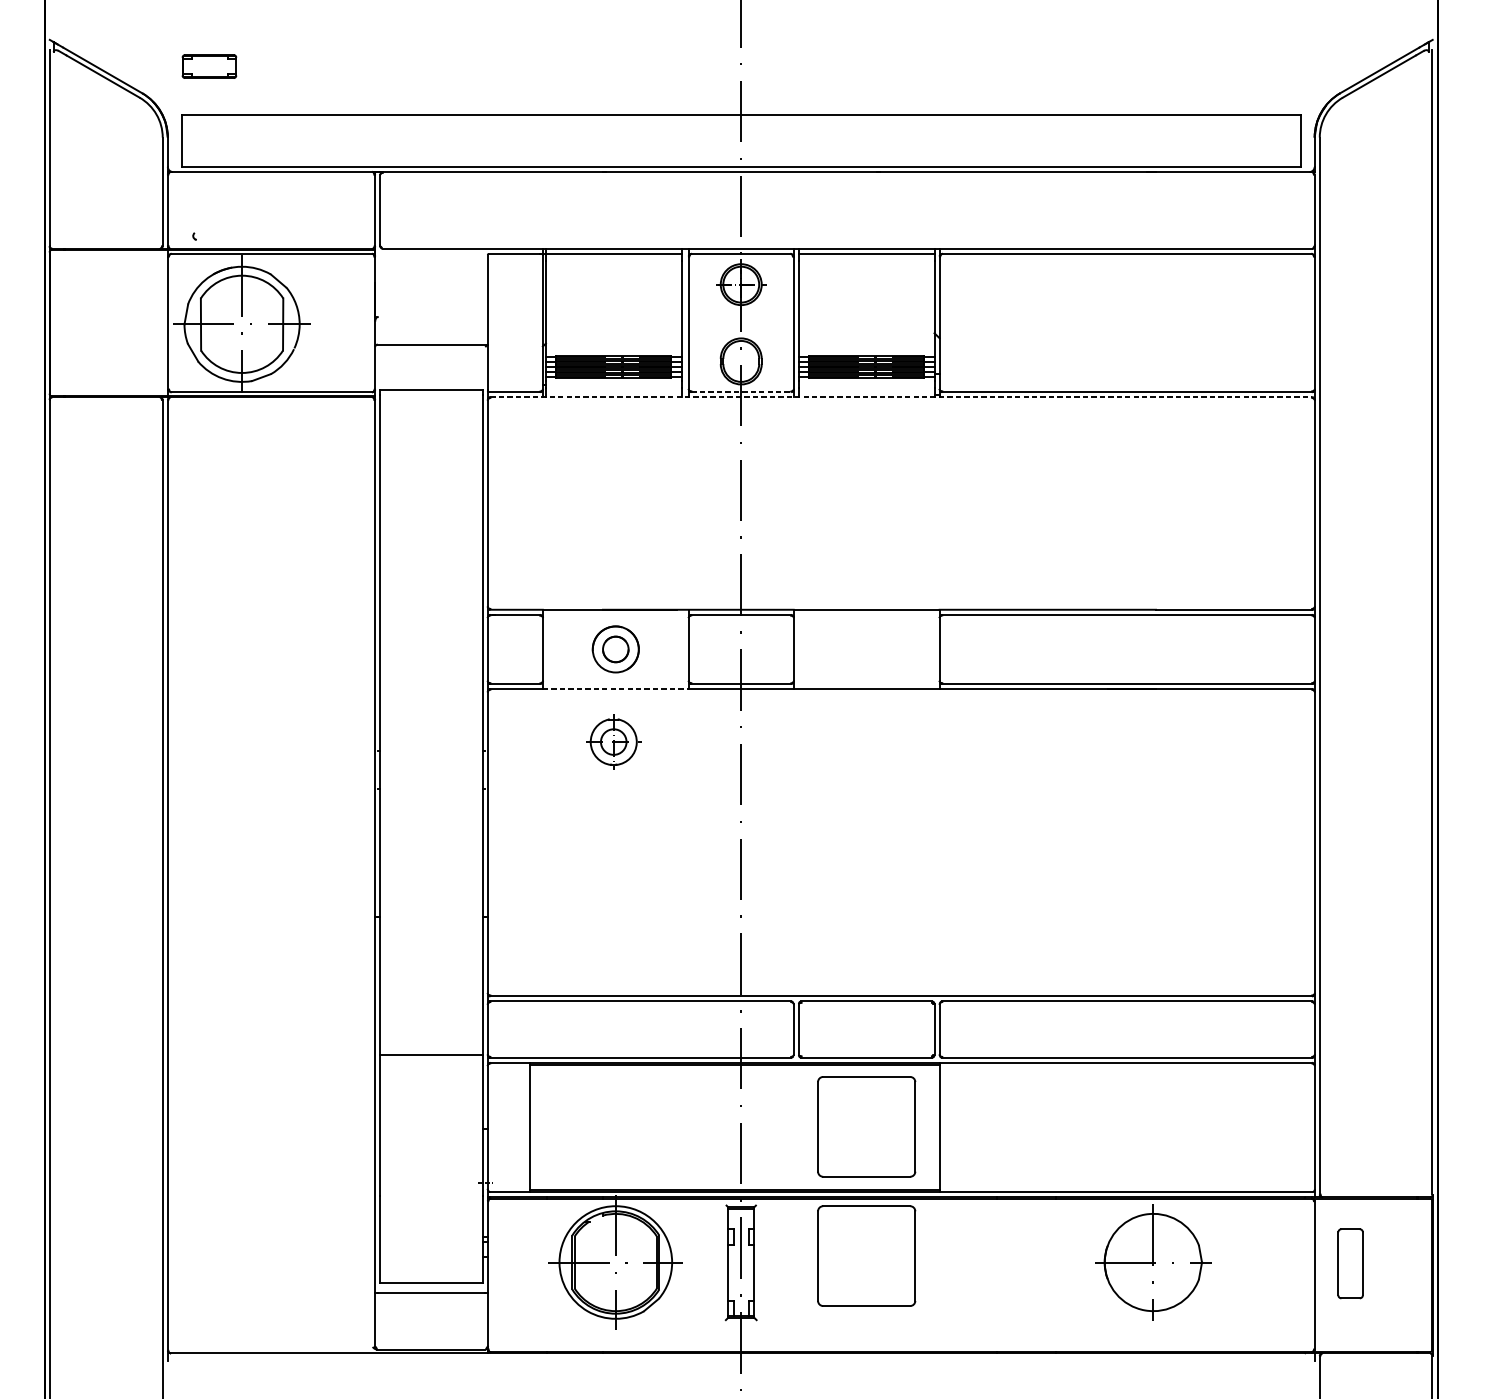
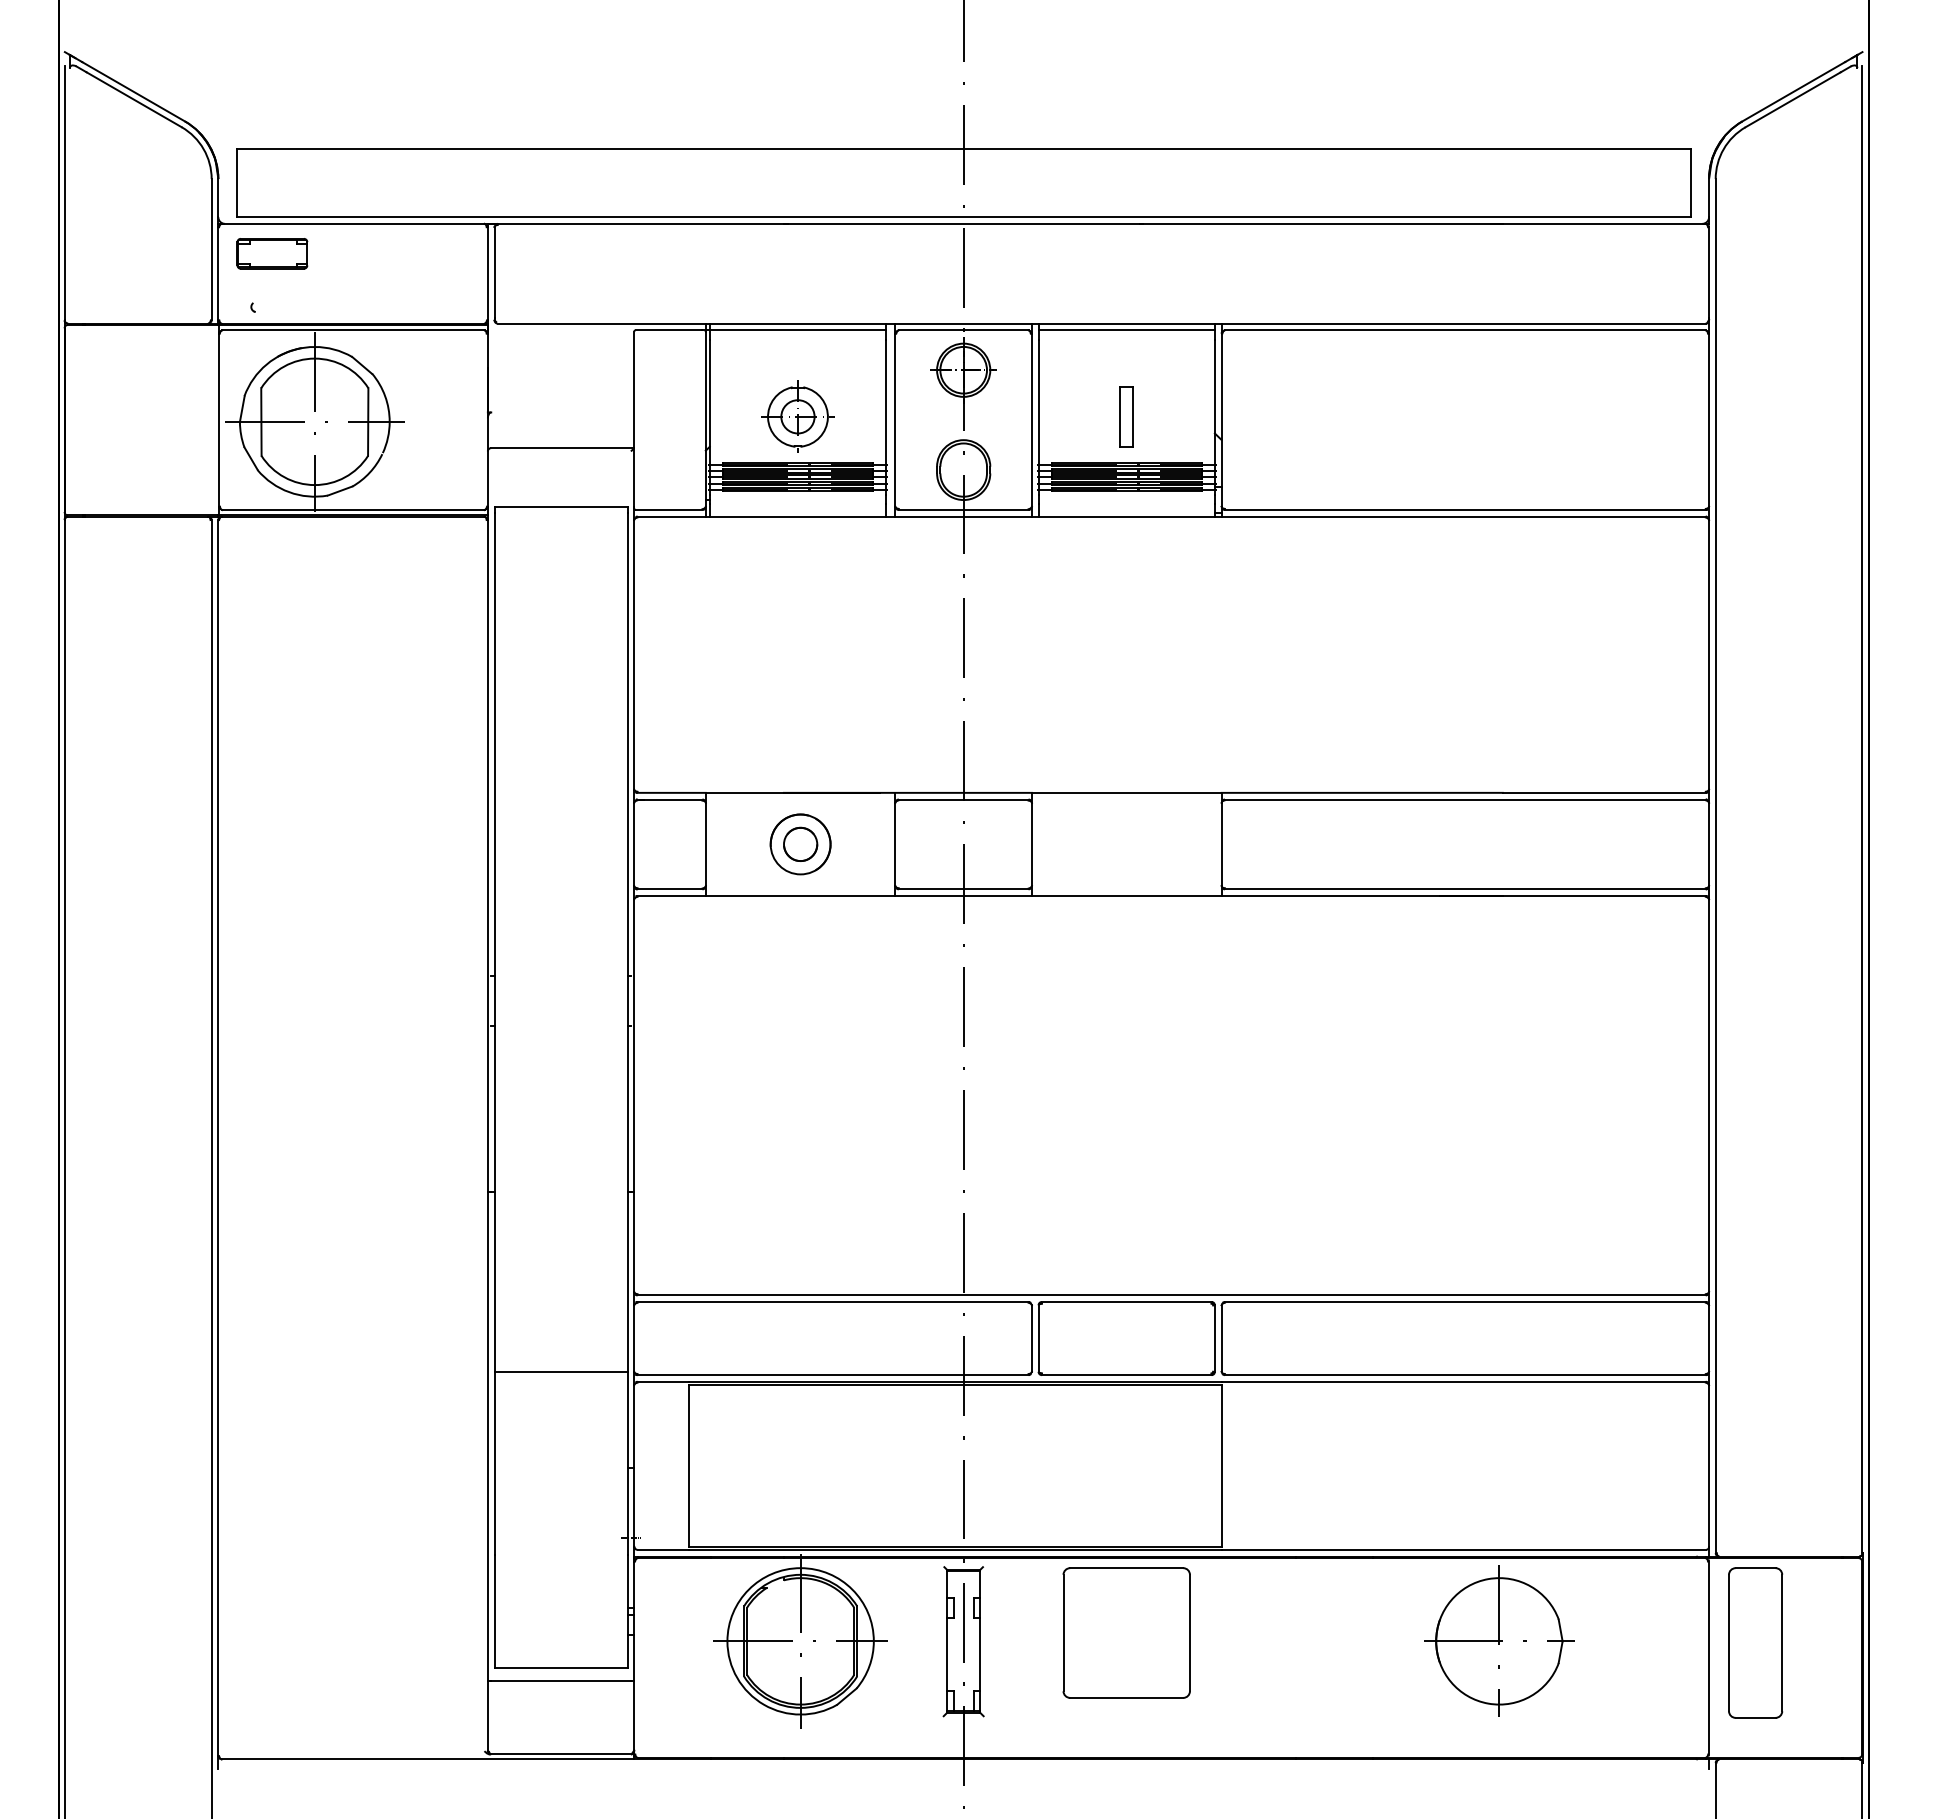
part: (209, 66) -> (272, 253), moved
part: (866, 320) -> (1126, 416), added
line: (741, 392) -> (963, 510), dashed -> solid
line: (901, 397) -> (1172, 516), dashed -> solid
line: (615, 689) -> (800, 896), dashed -> solid
part: (613, 741) -> (797, 416), moved
part: (866, 1126) -> (1126, 1464), removed
part: (1350, 1263) -> (1755, 1642), size x1.67

